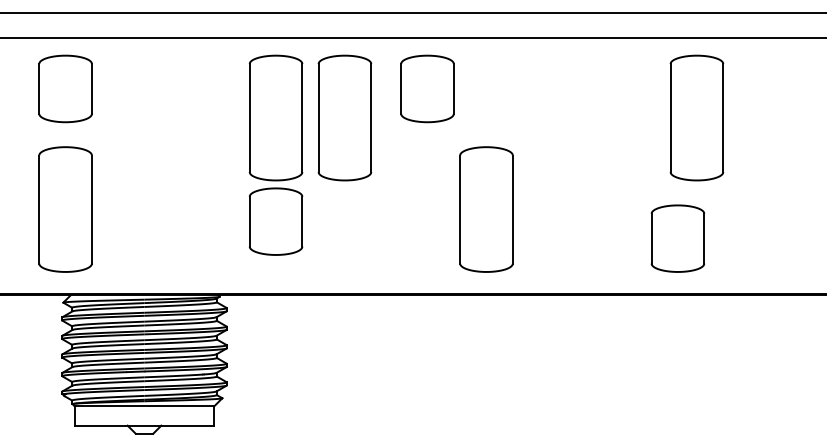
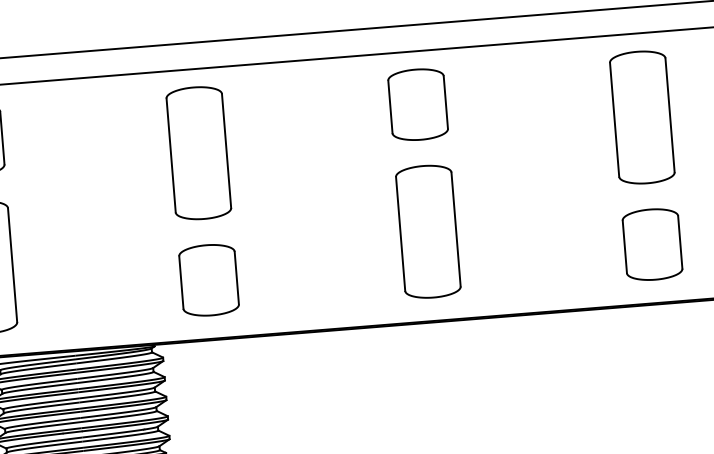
part: (427, 88) -> (418, 104), moved
part: (344, 117) -> (270, 146), removed
part: (275, 221) -> (208, 280), moved
part: (677, 238) -> (652, 244), moved

